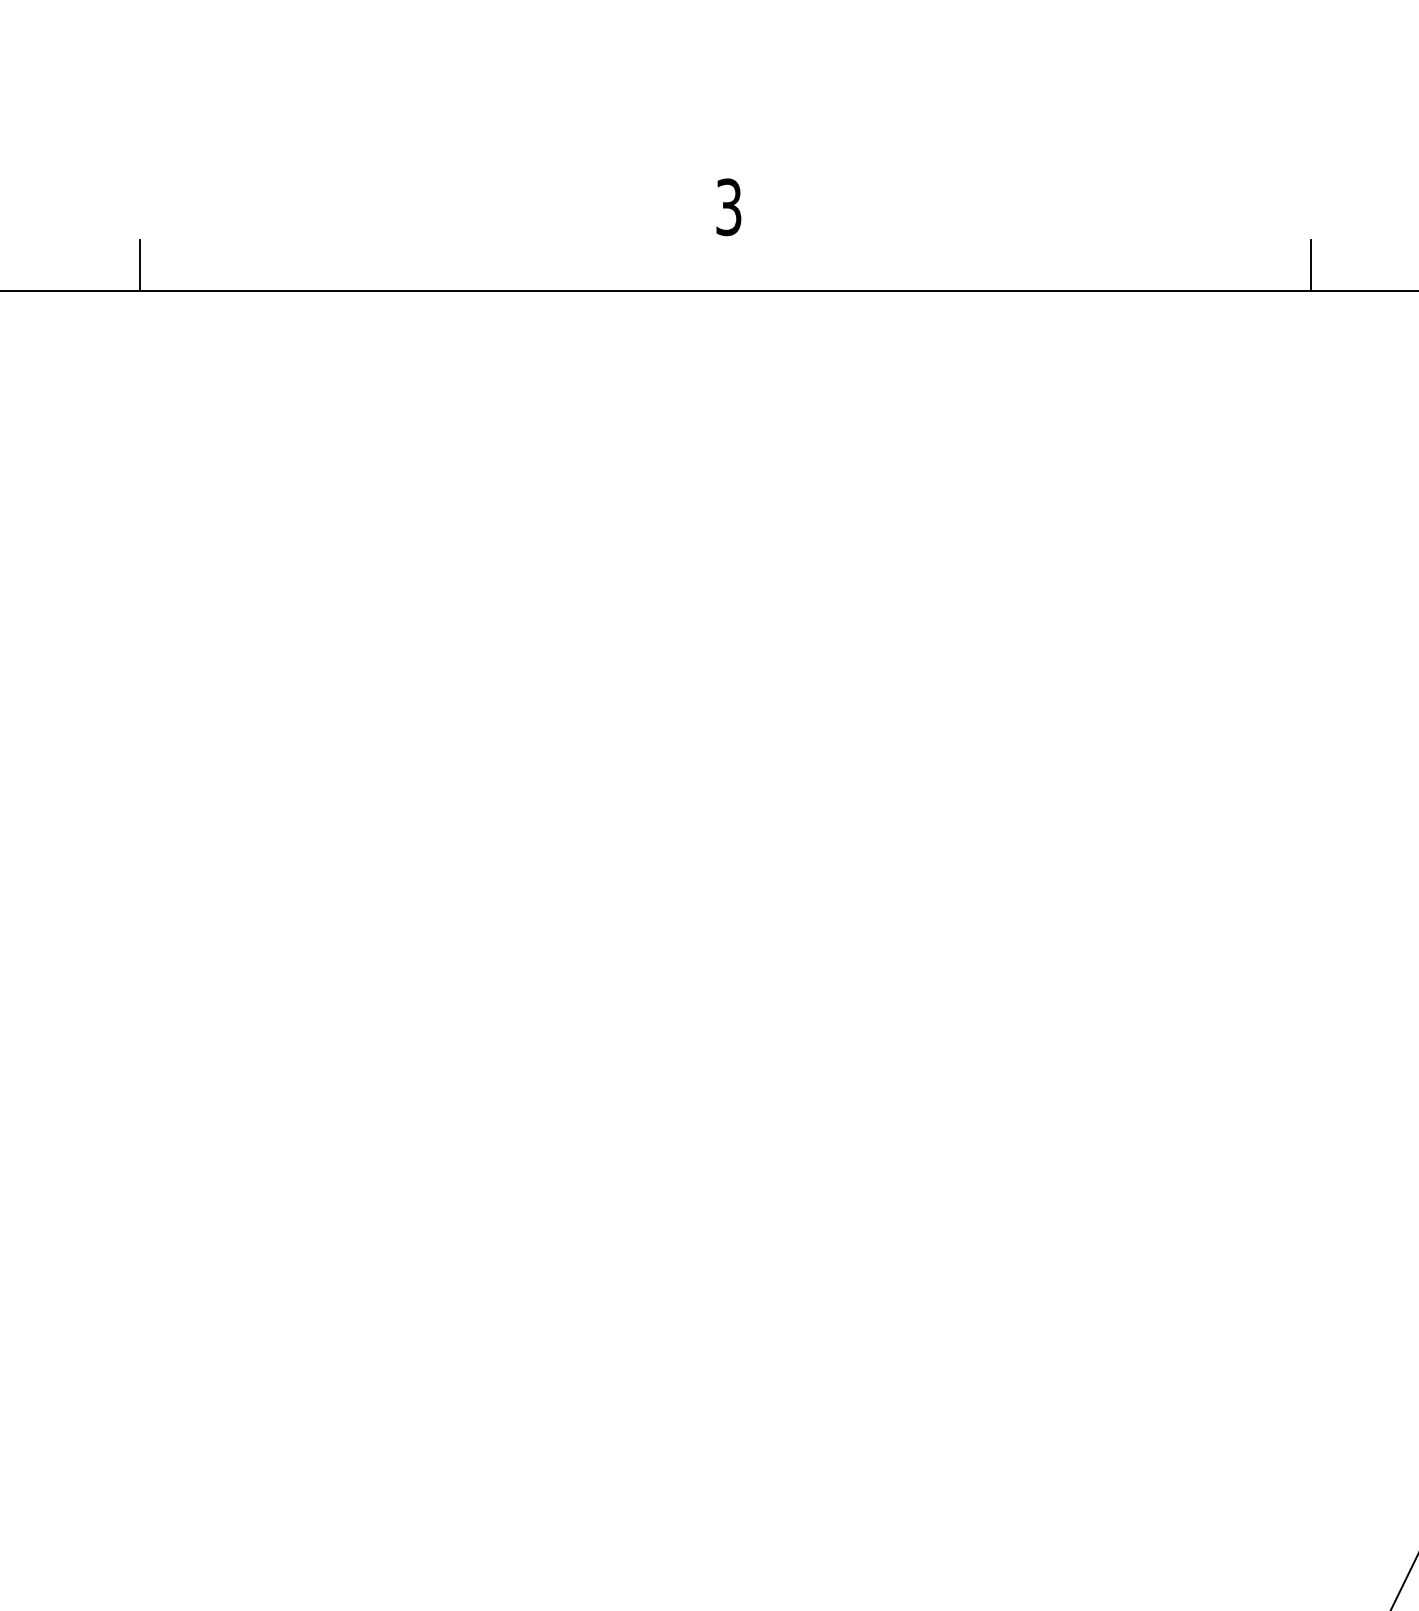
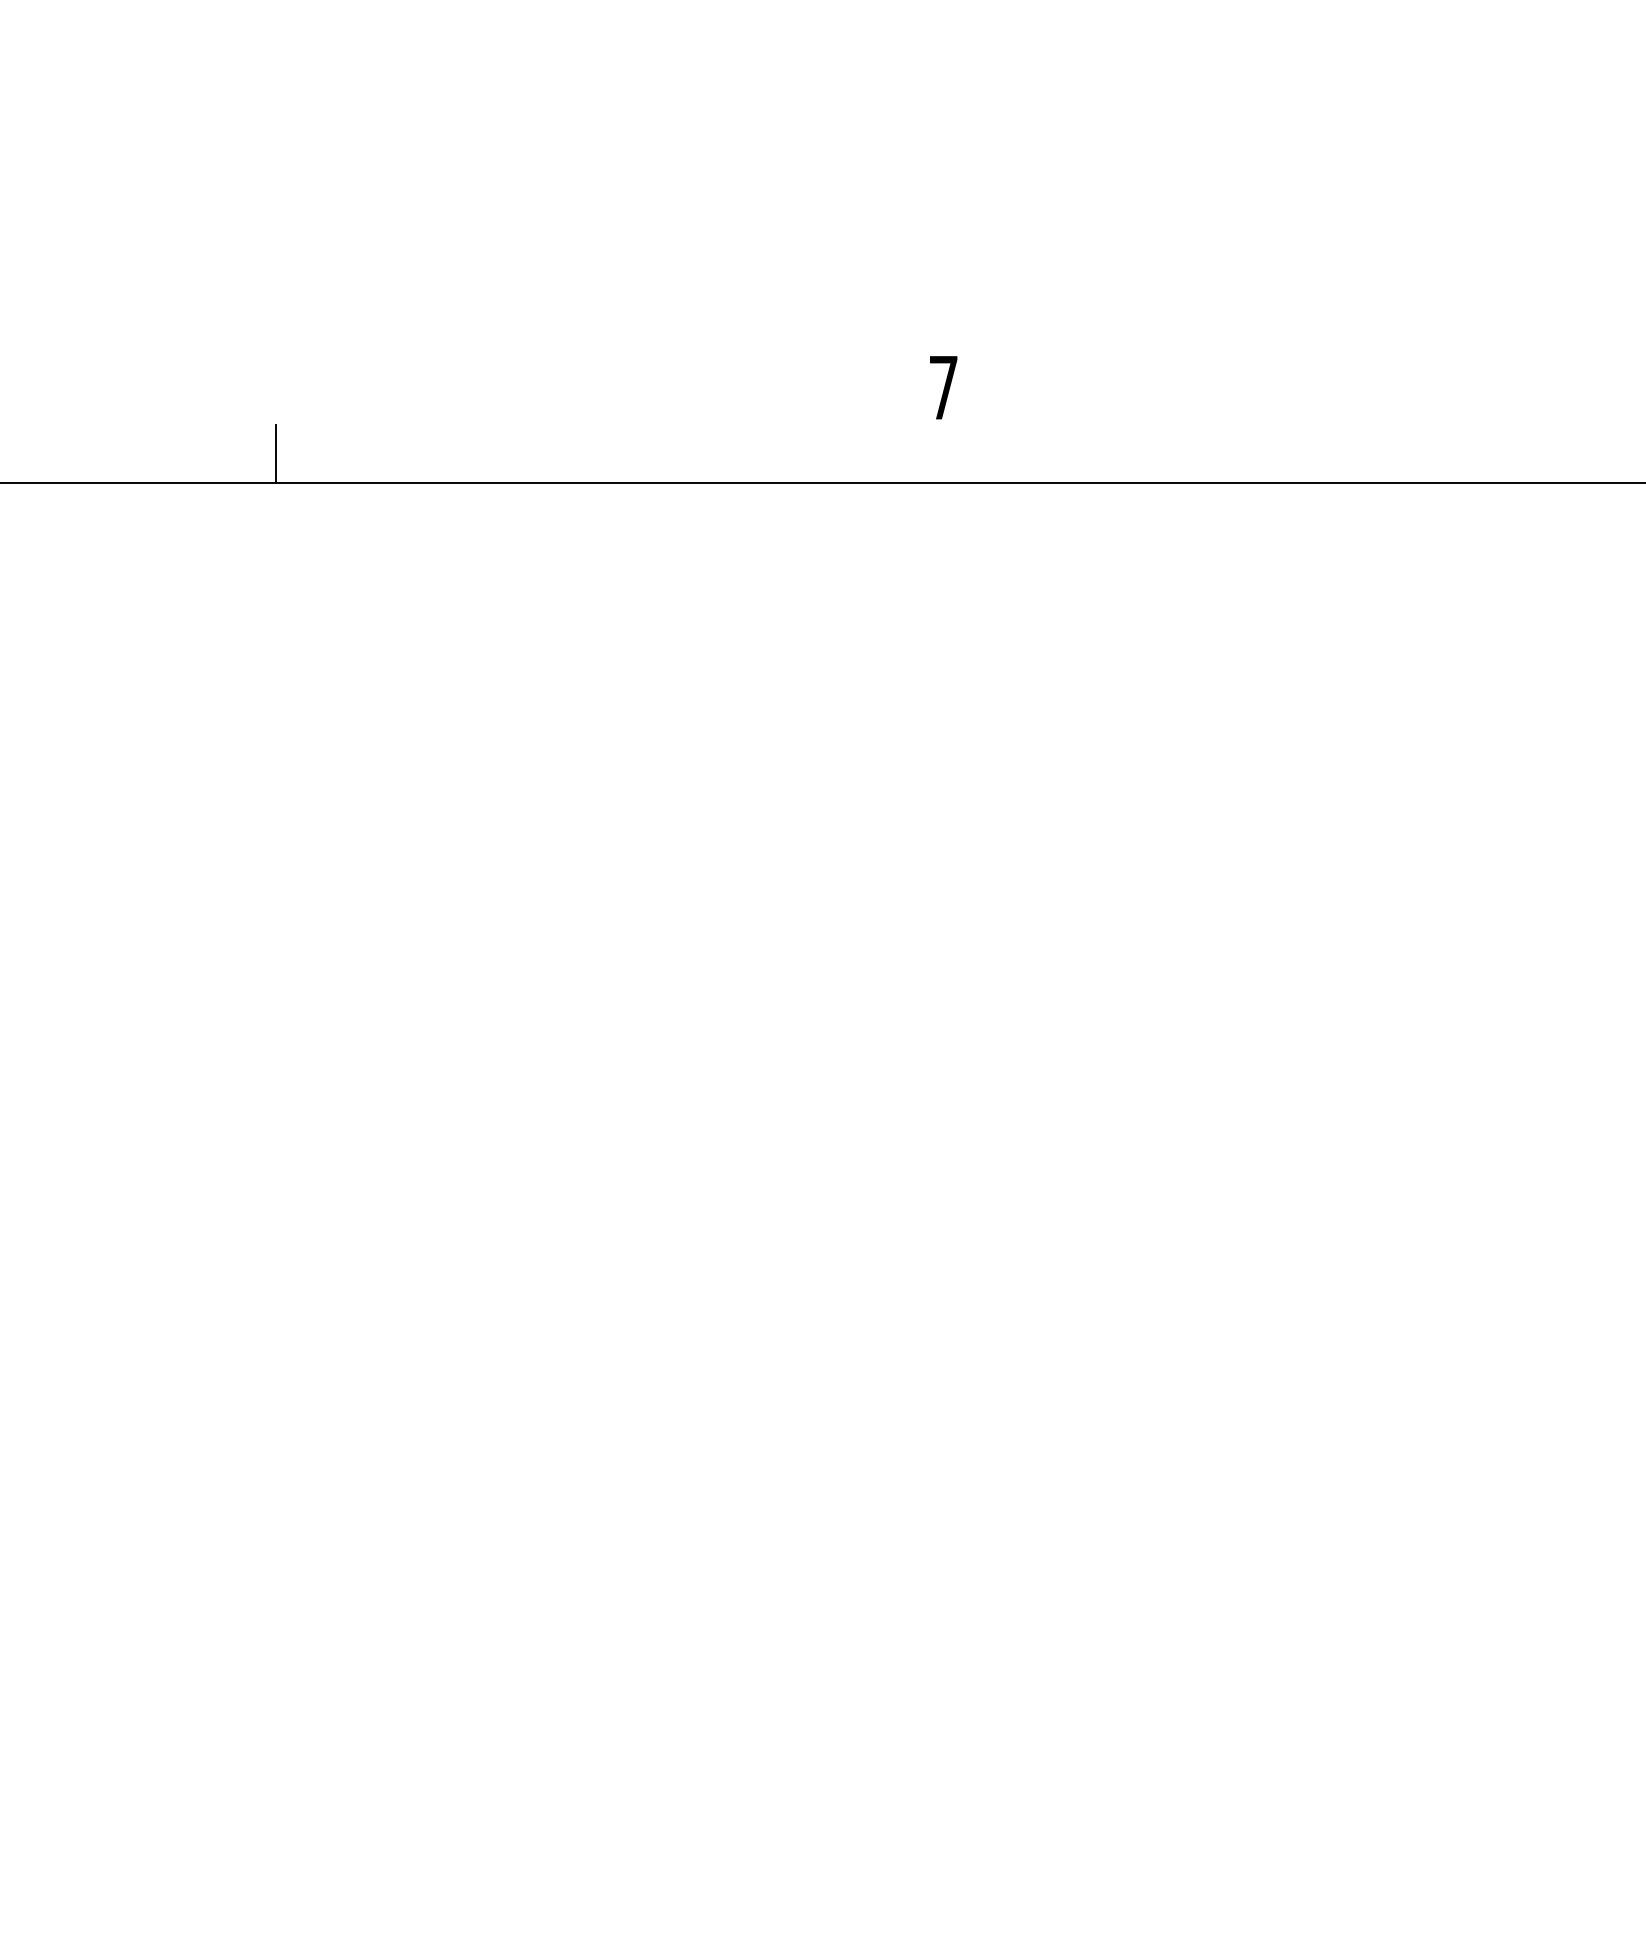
text: (728, 207) -> (943, 387), 3 -> 7
line: (1310, 265) -> (1603, 453), removed

